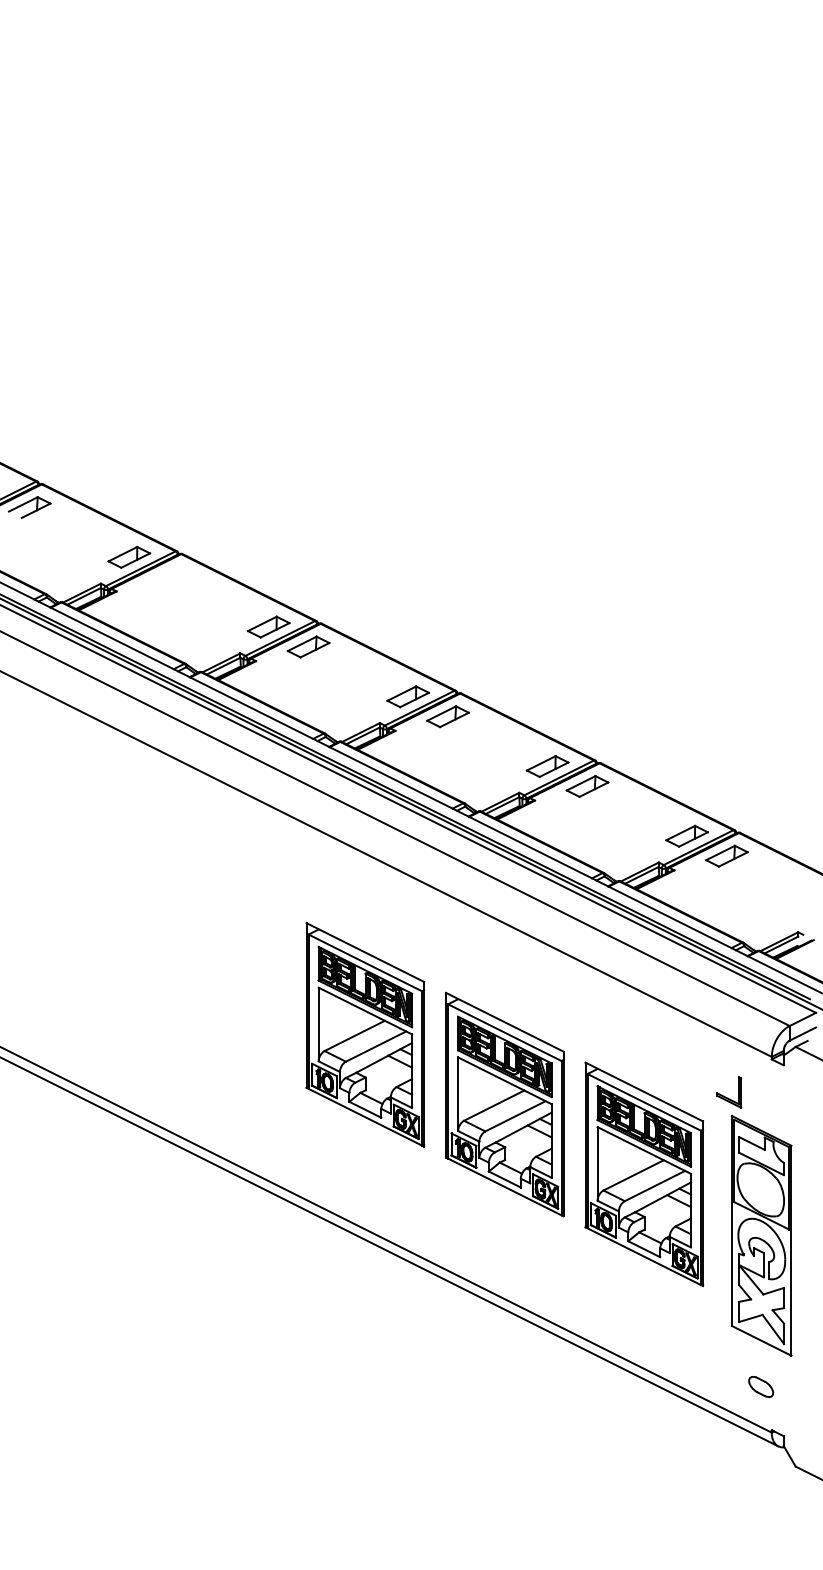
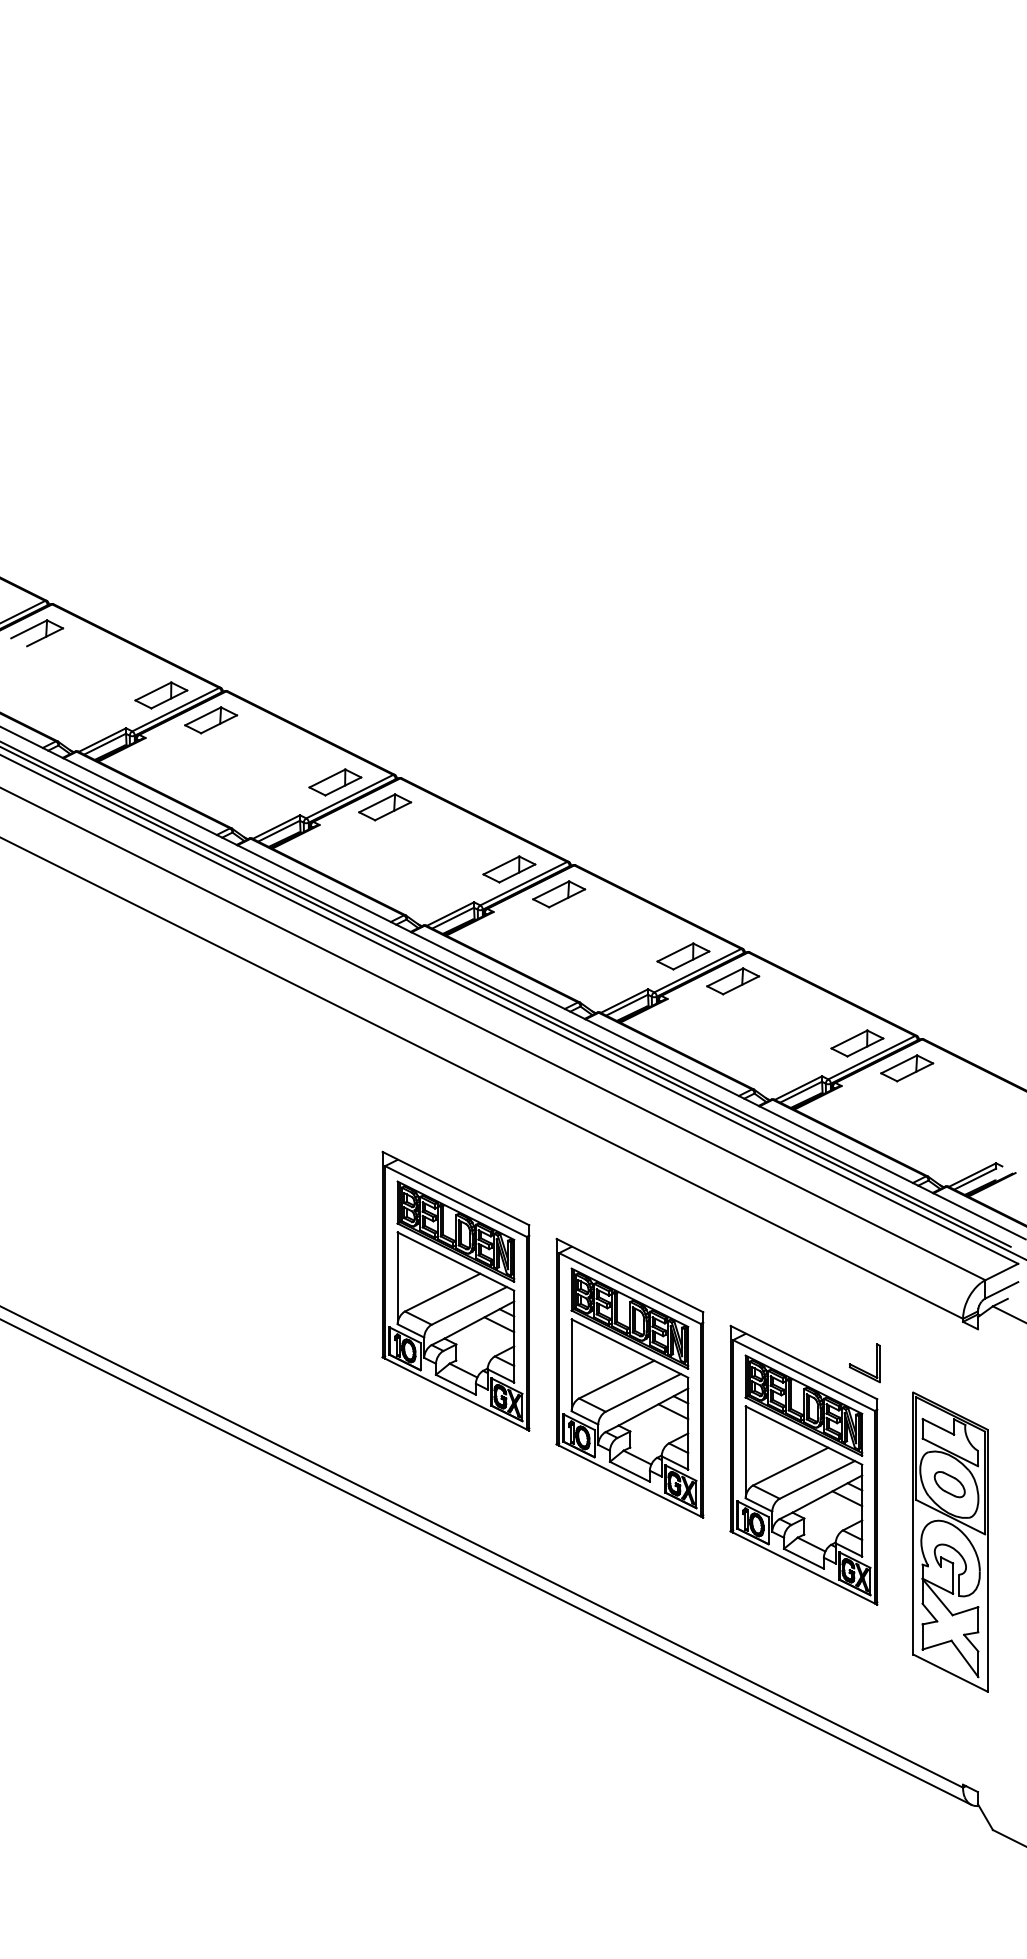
part: (169, 577) -> (211, 720), added
part: (727, 1097) -> (862, 1369), moved
part: (760, 1386) -> (949, 1484), moved

